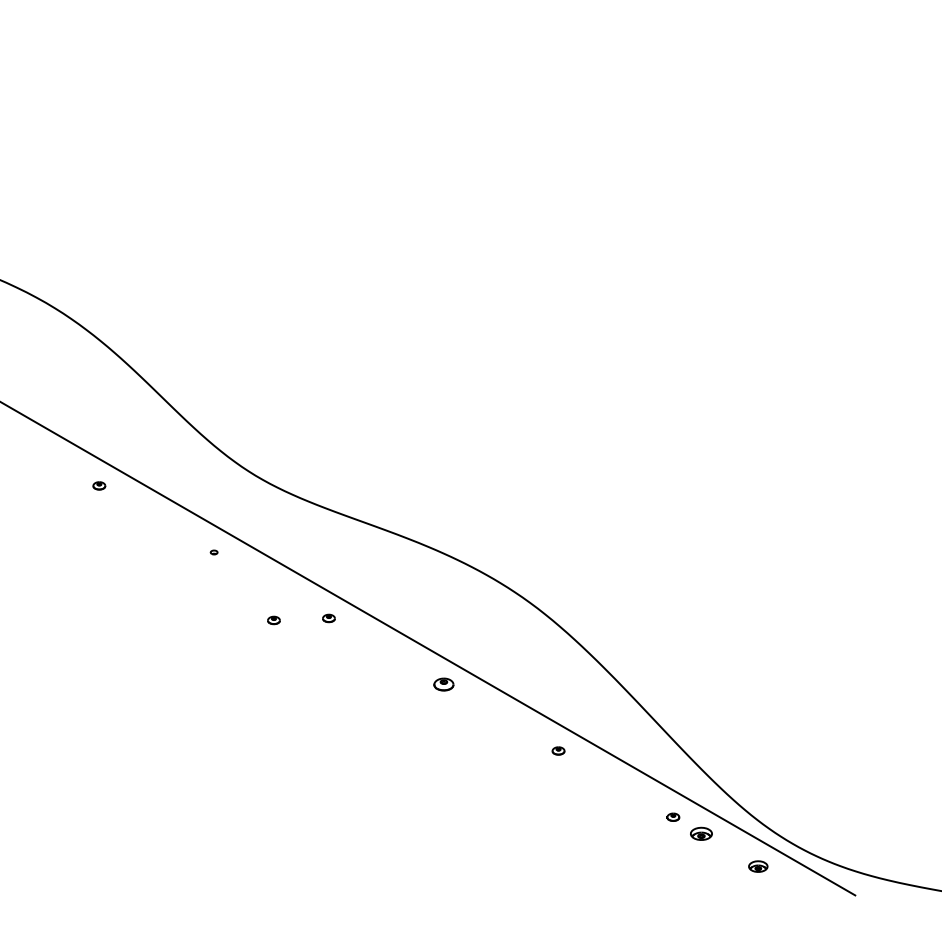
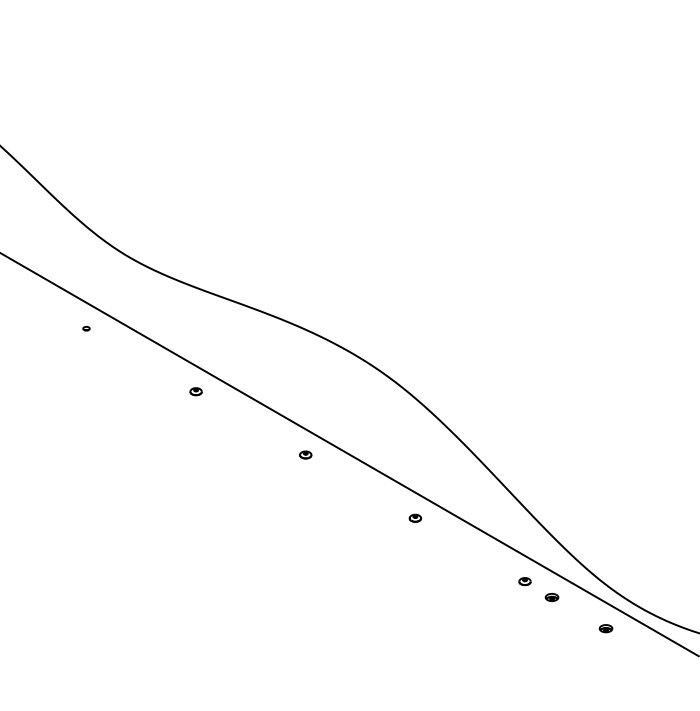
part: (273, 620) -> (143, 393), removed
part: (443, 684) -> (305, 454), size x0.62
part: (701, 833) -> (551, 597), size x0.62
part: (757, 866) -> (605, 628), size x0.71

